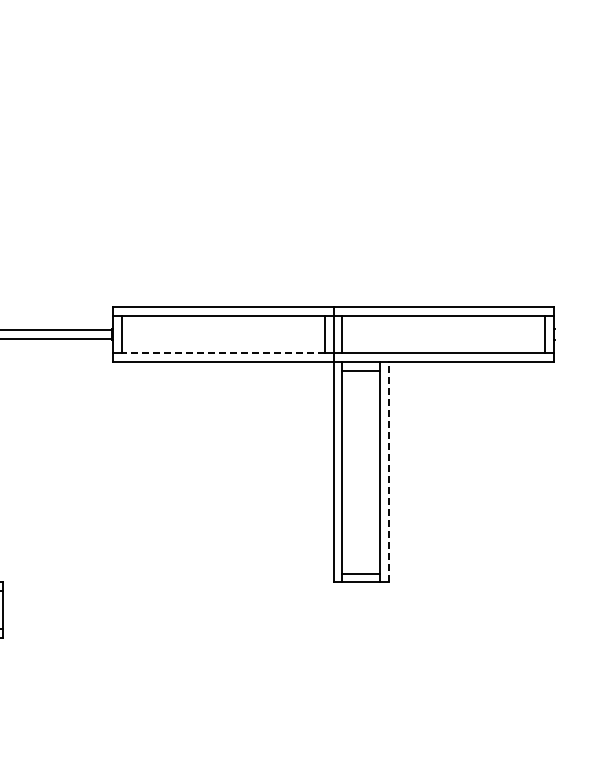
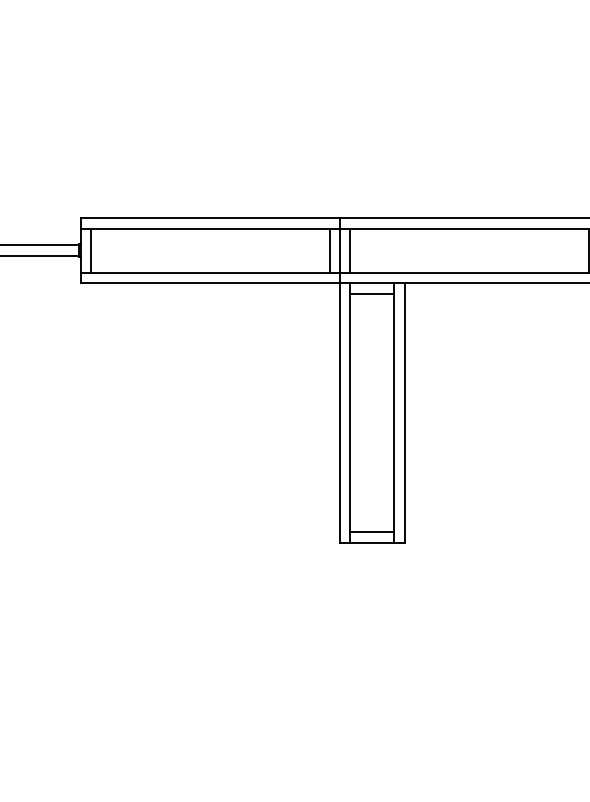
line: (222, 353) -> (209, 273), dashed -> solid
line: (388, 471) -> (404, 412), dashed -> solid

